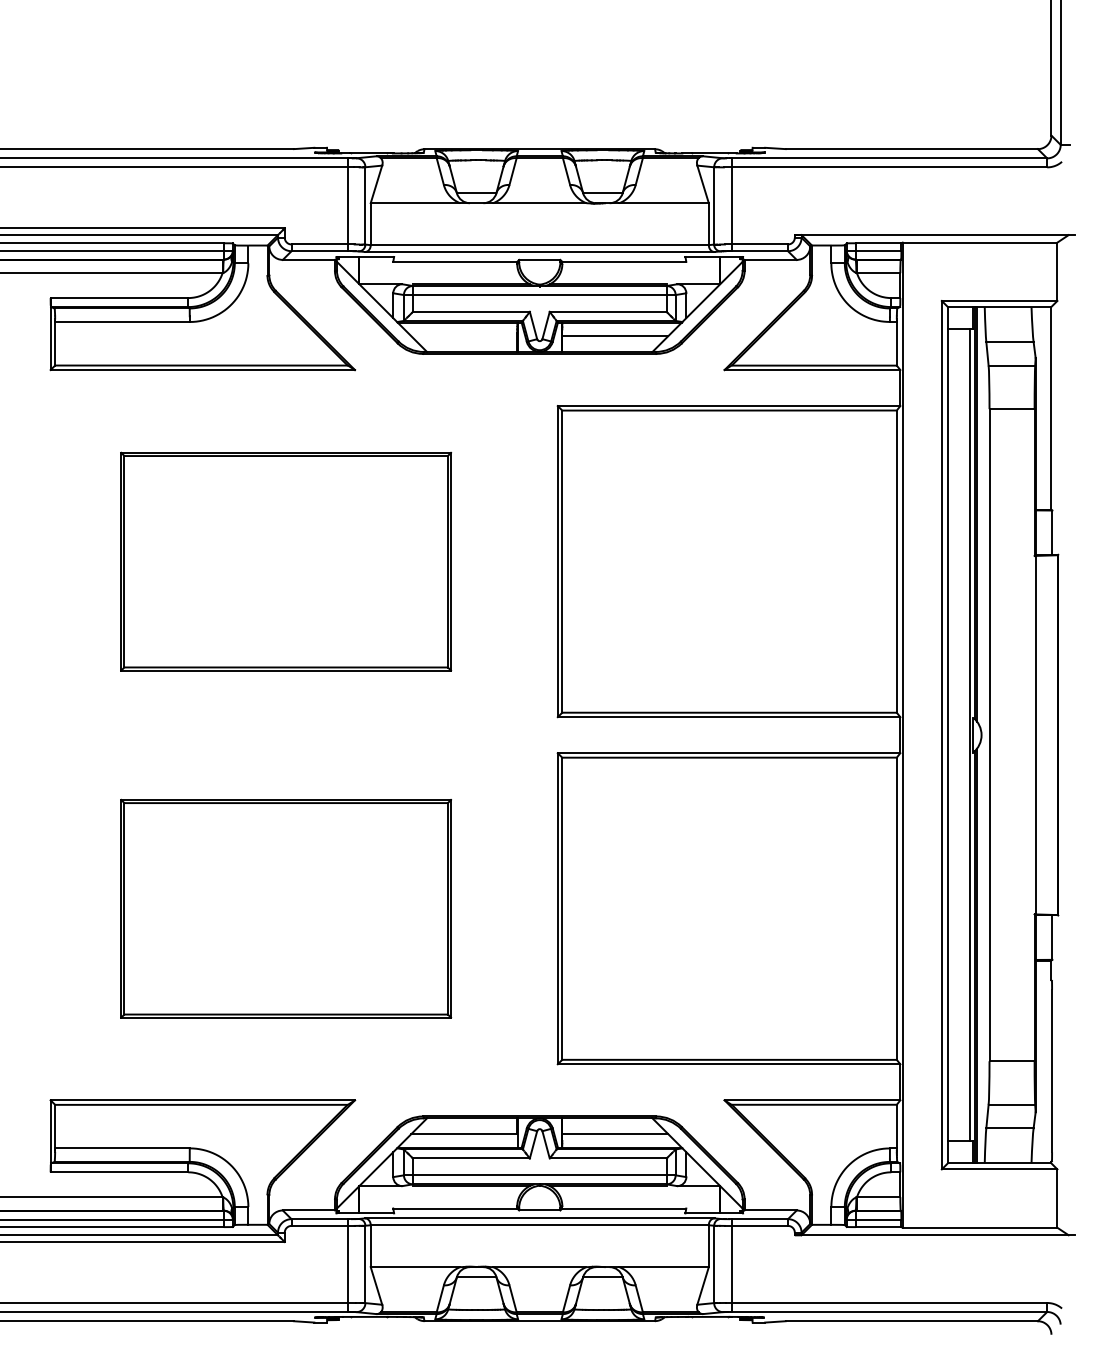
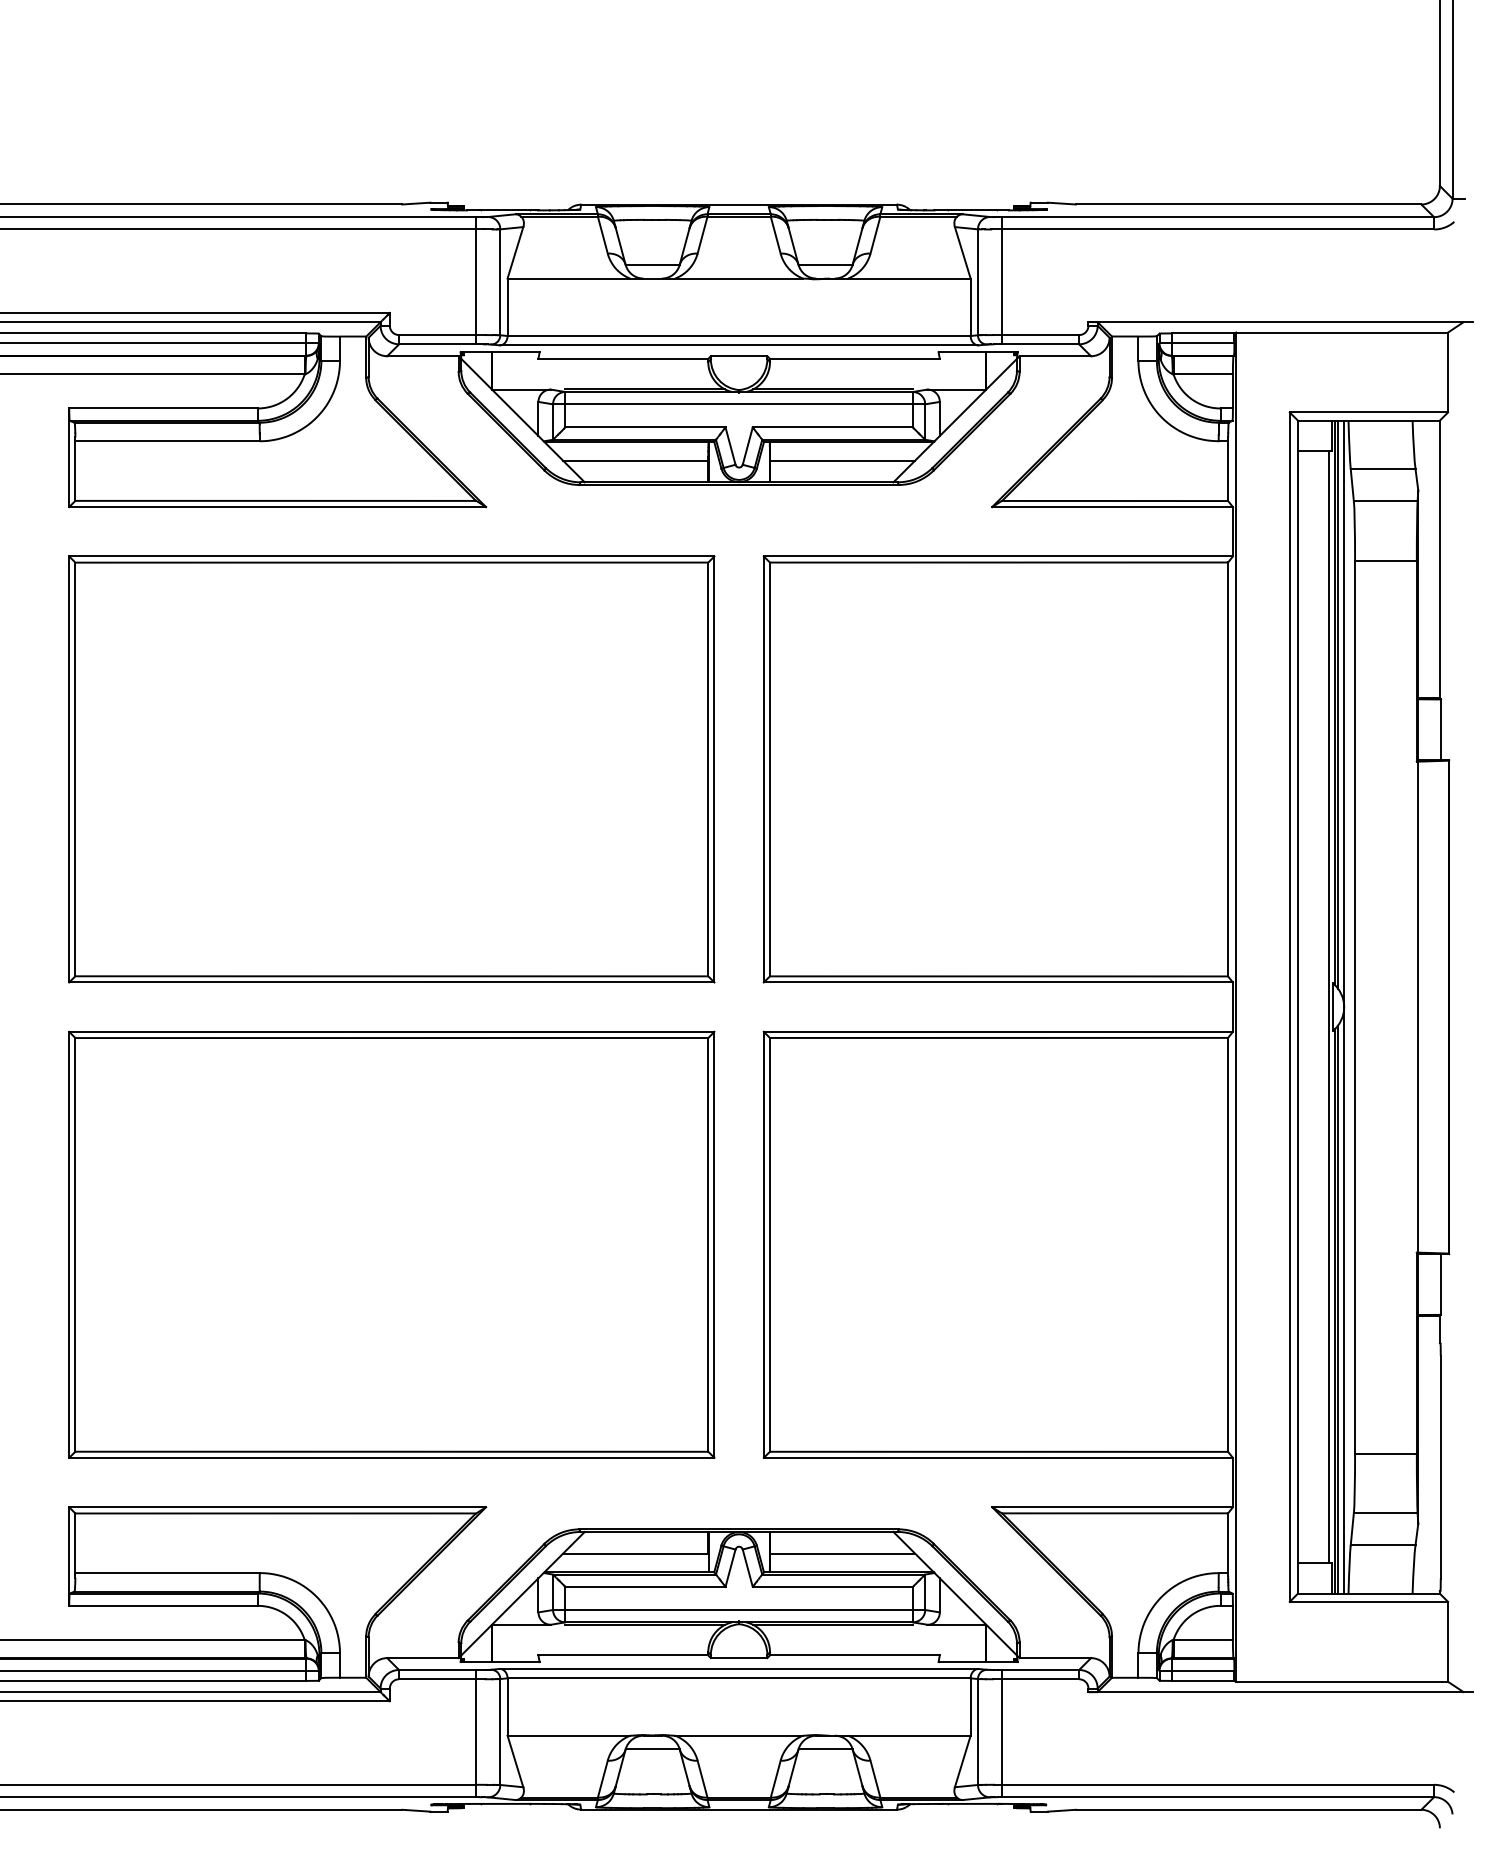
line: (464, 336) -> (636, 461), added
part: (285, 561) -> (390, 769), size x1.43
line: (981, 734) -> (1344, 1006), added
part: (285, 908) -> (390, 1244), size x1.43

